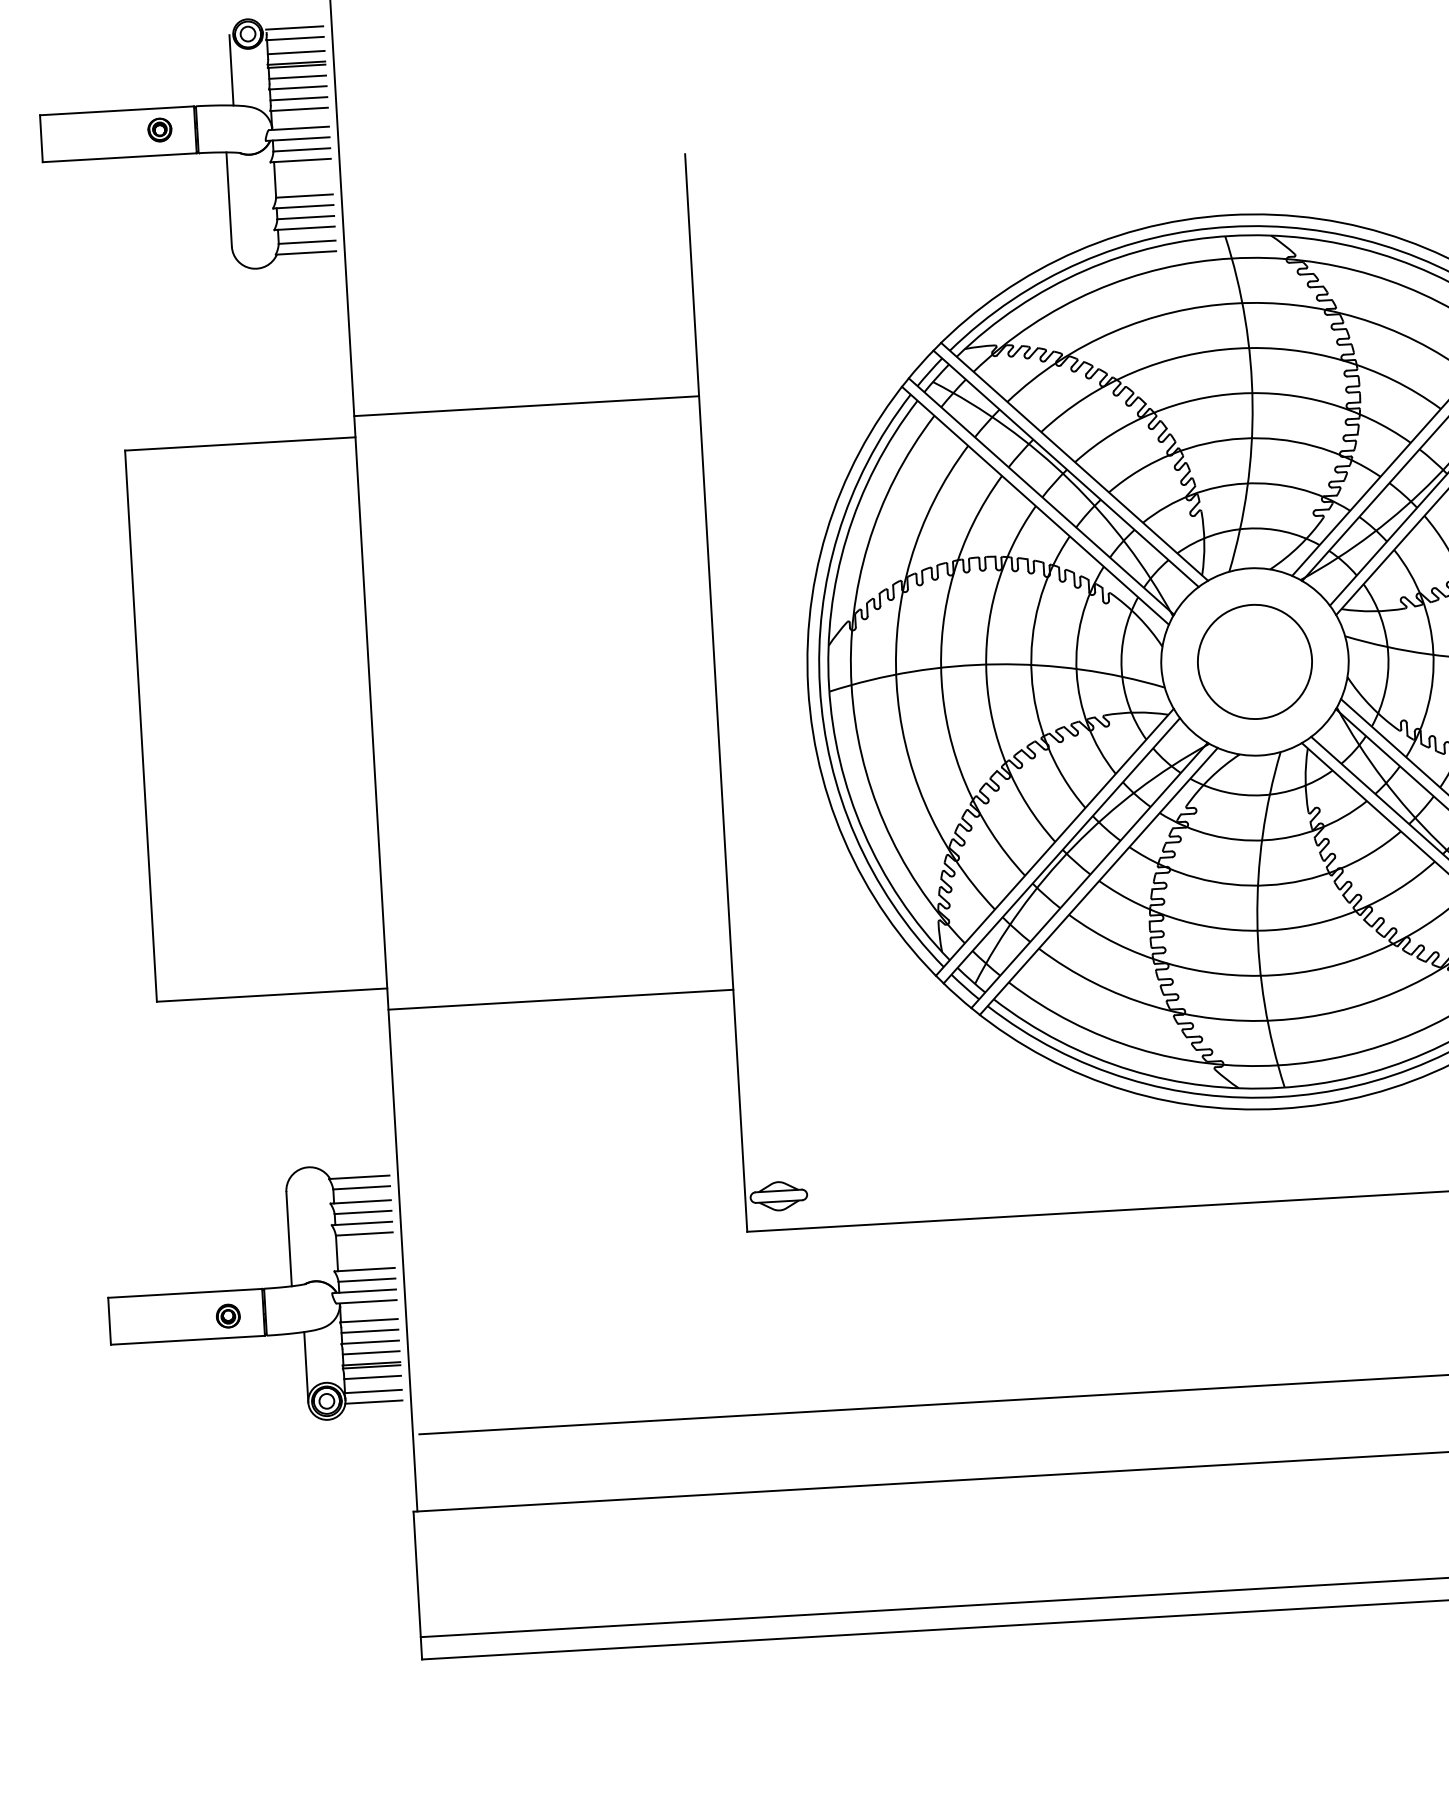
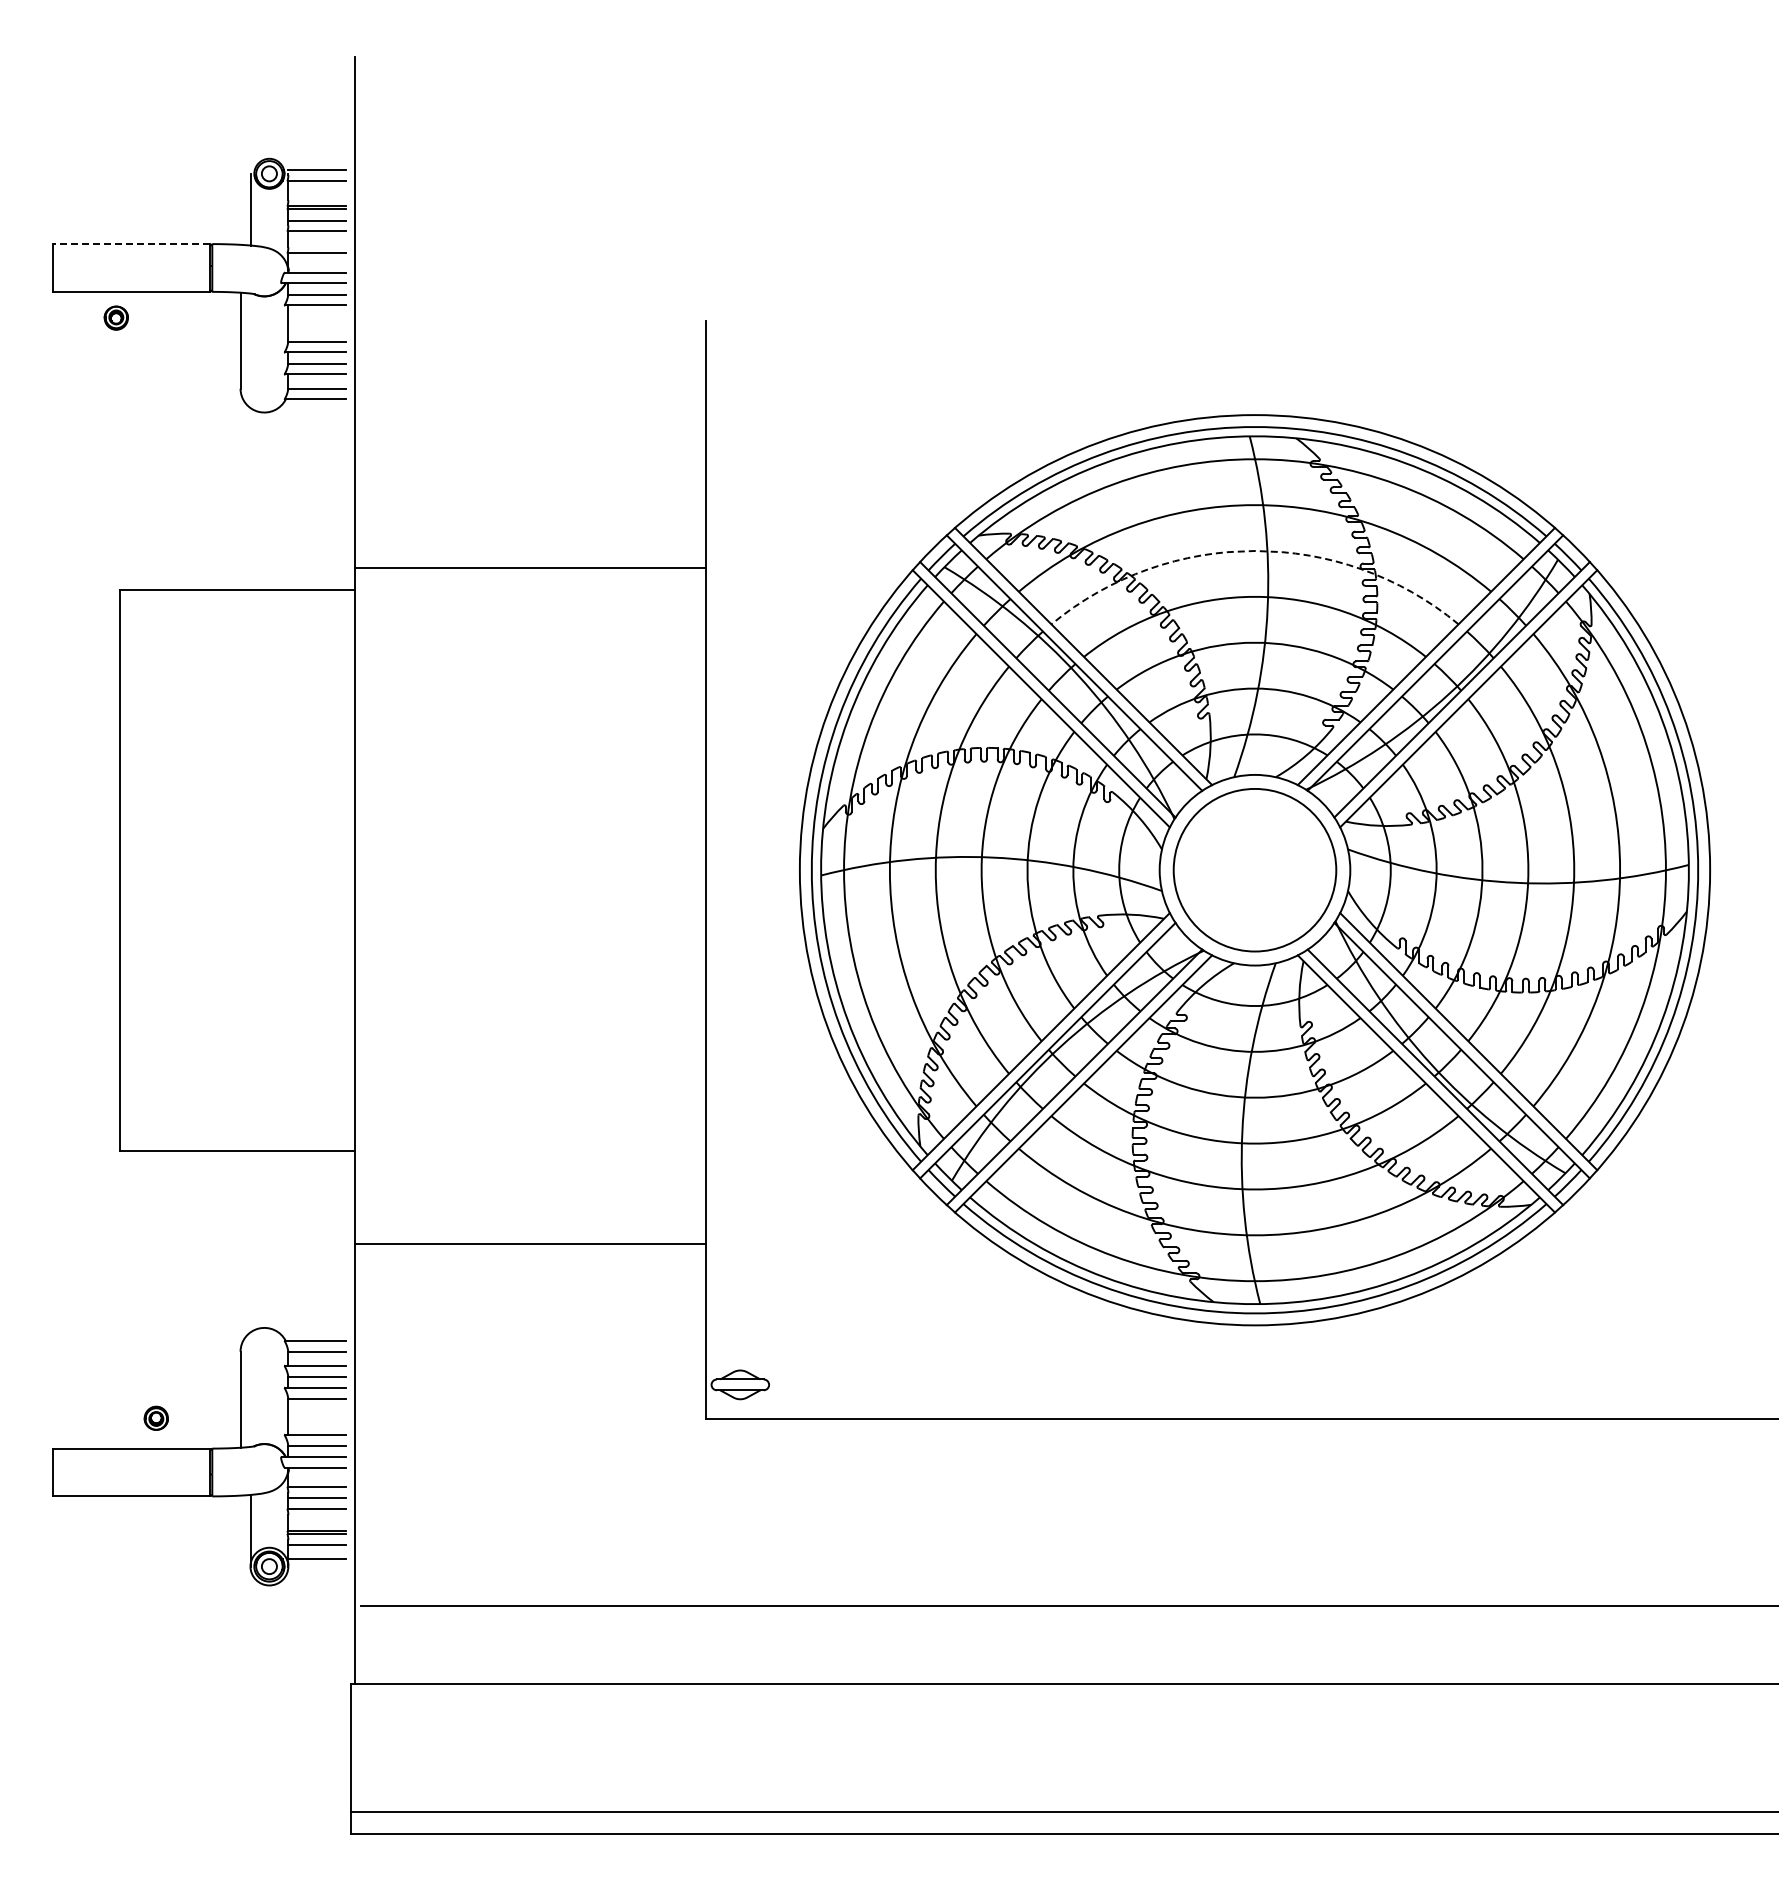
line: (296, 52) -> (317, 195), removed
line: (299, 98) -> (317, 242), removed
line: (116, 111) -> (131, 244), solid -> dashed
part: (159, 129) -> (115, 317), moved
arc: (1237, 348) -> (1255, 550), solid -> dashed
circle: (1254, 662) -> (1254, 870), size x1.4
line: (560, 999) -> (530, 1243), moved
part: (227, 1315) -> (155, 1417), moved
line: (371, 1352) -> (317, 1519), removed
line: (374, 1402) -> (317, 1570), removed

